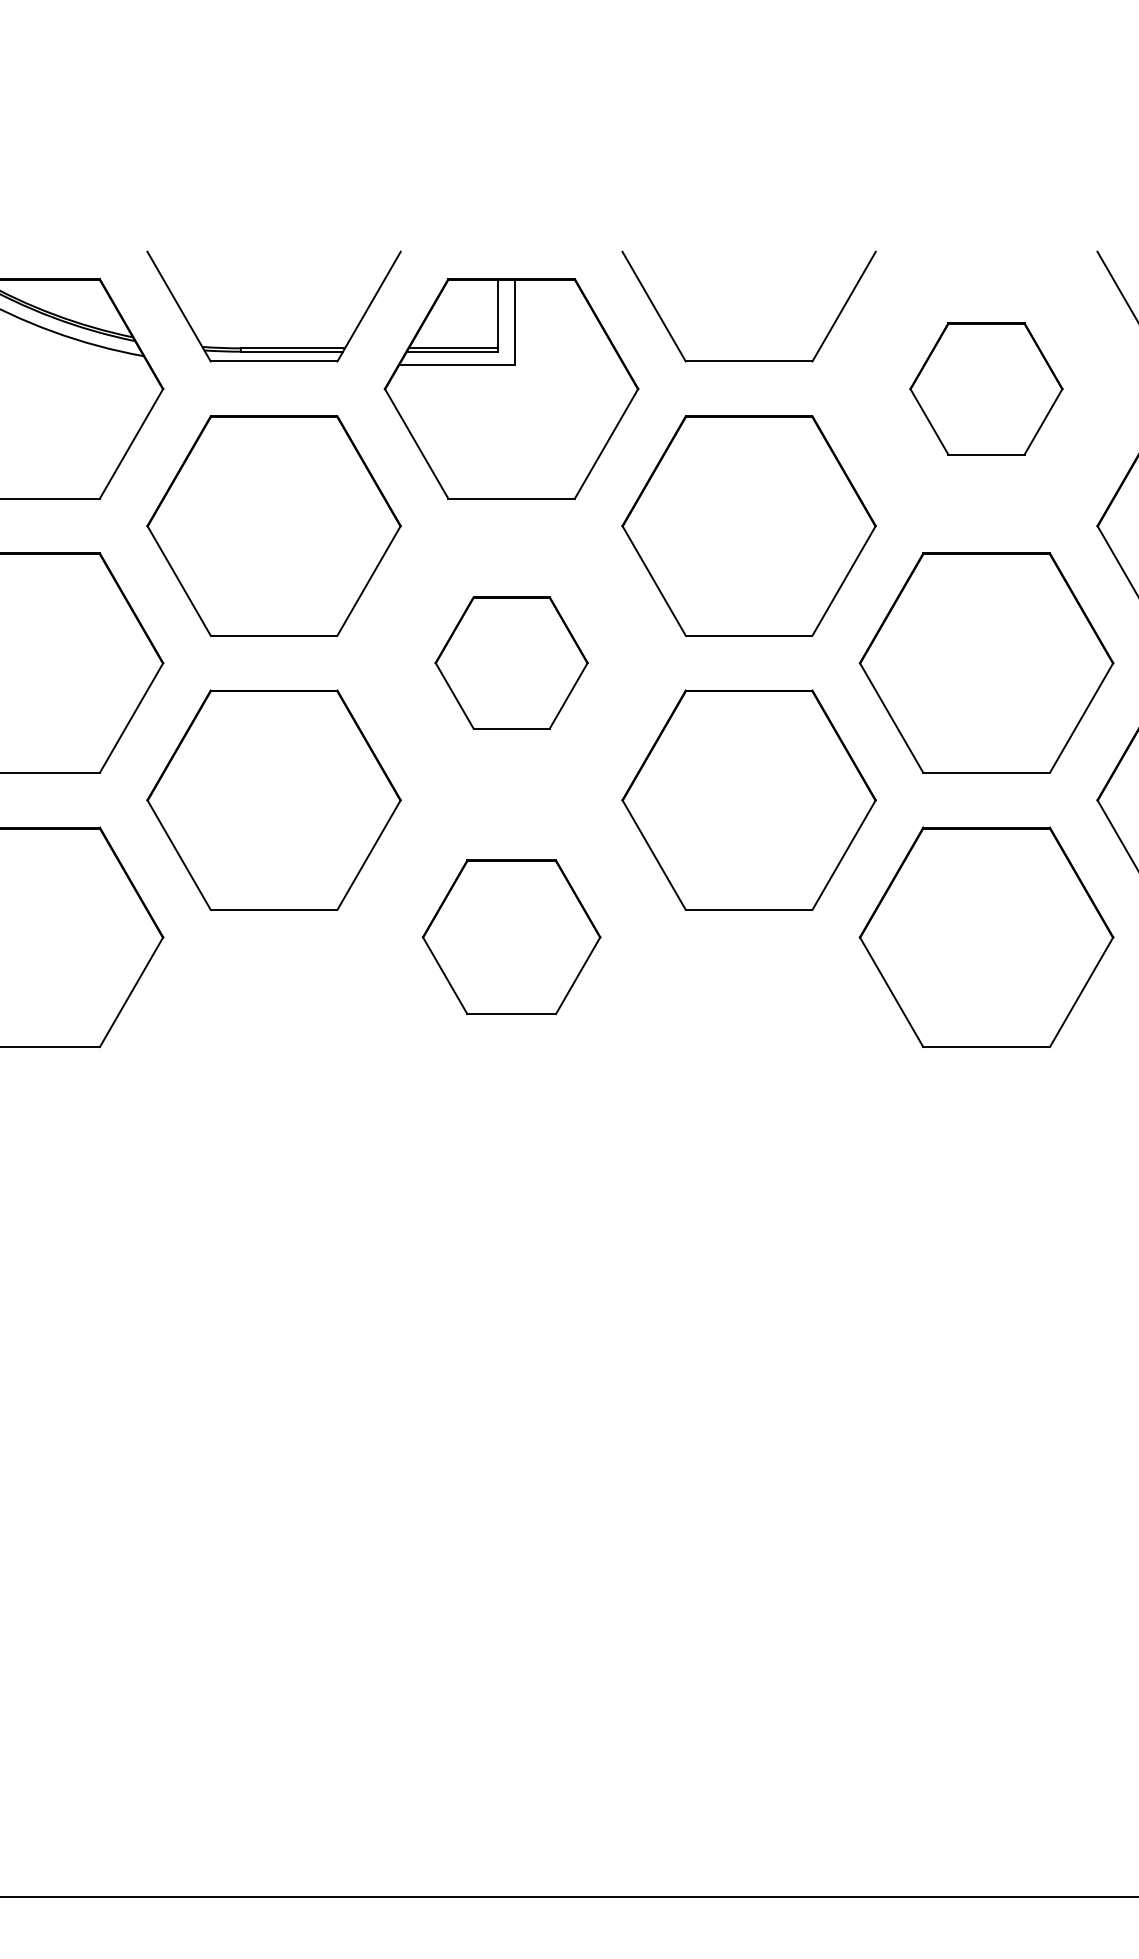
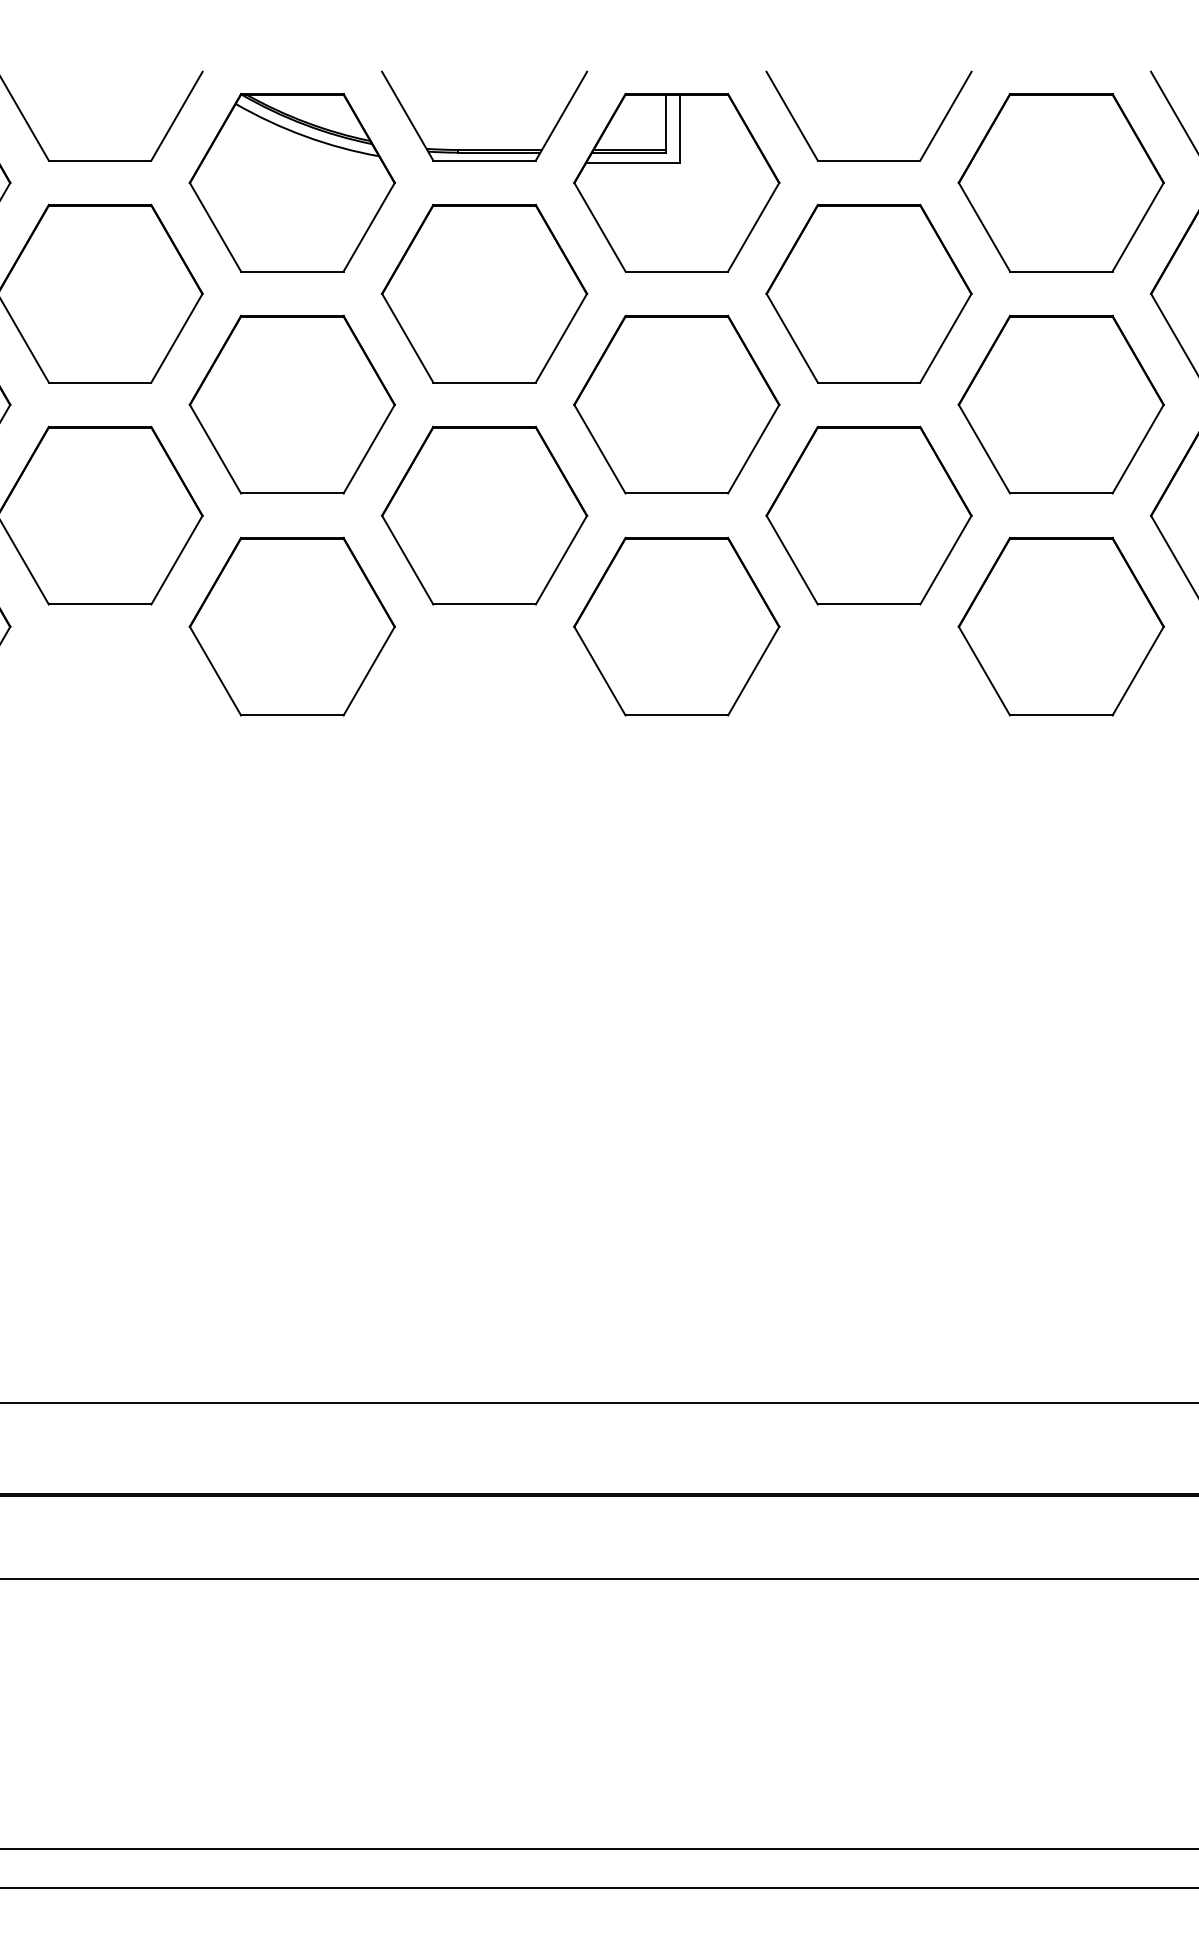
part: (985, 388) -> (1060, 182), size x1.67
part: (511, 662) -> (676, 404), size x1.67
part: (511, 937) -> (676, 626), size x1.43

